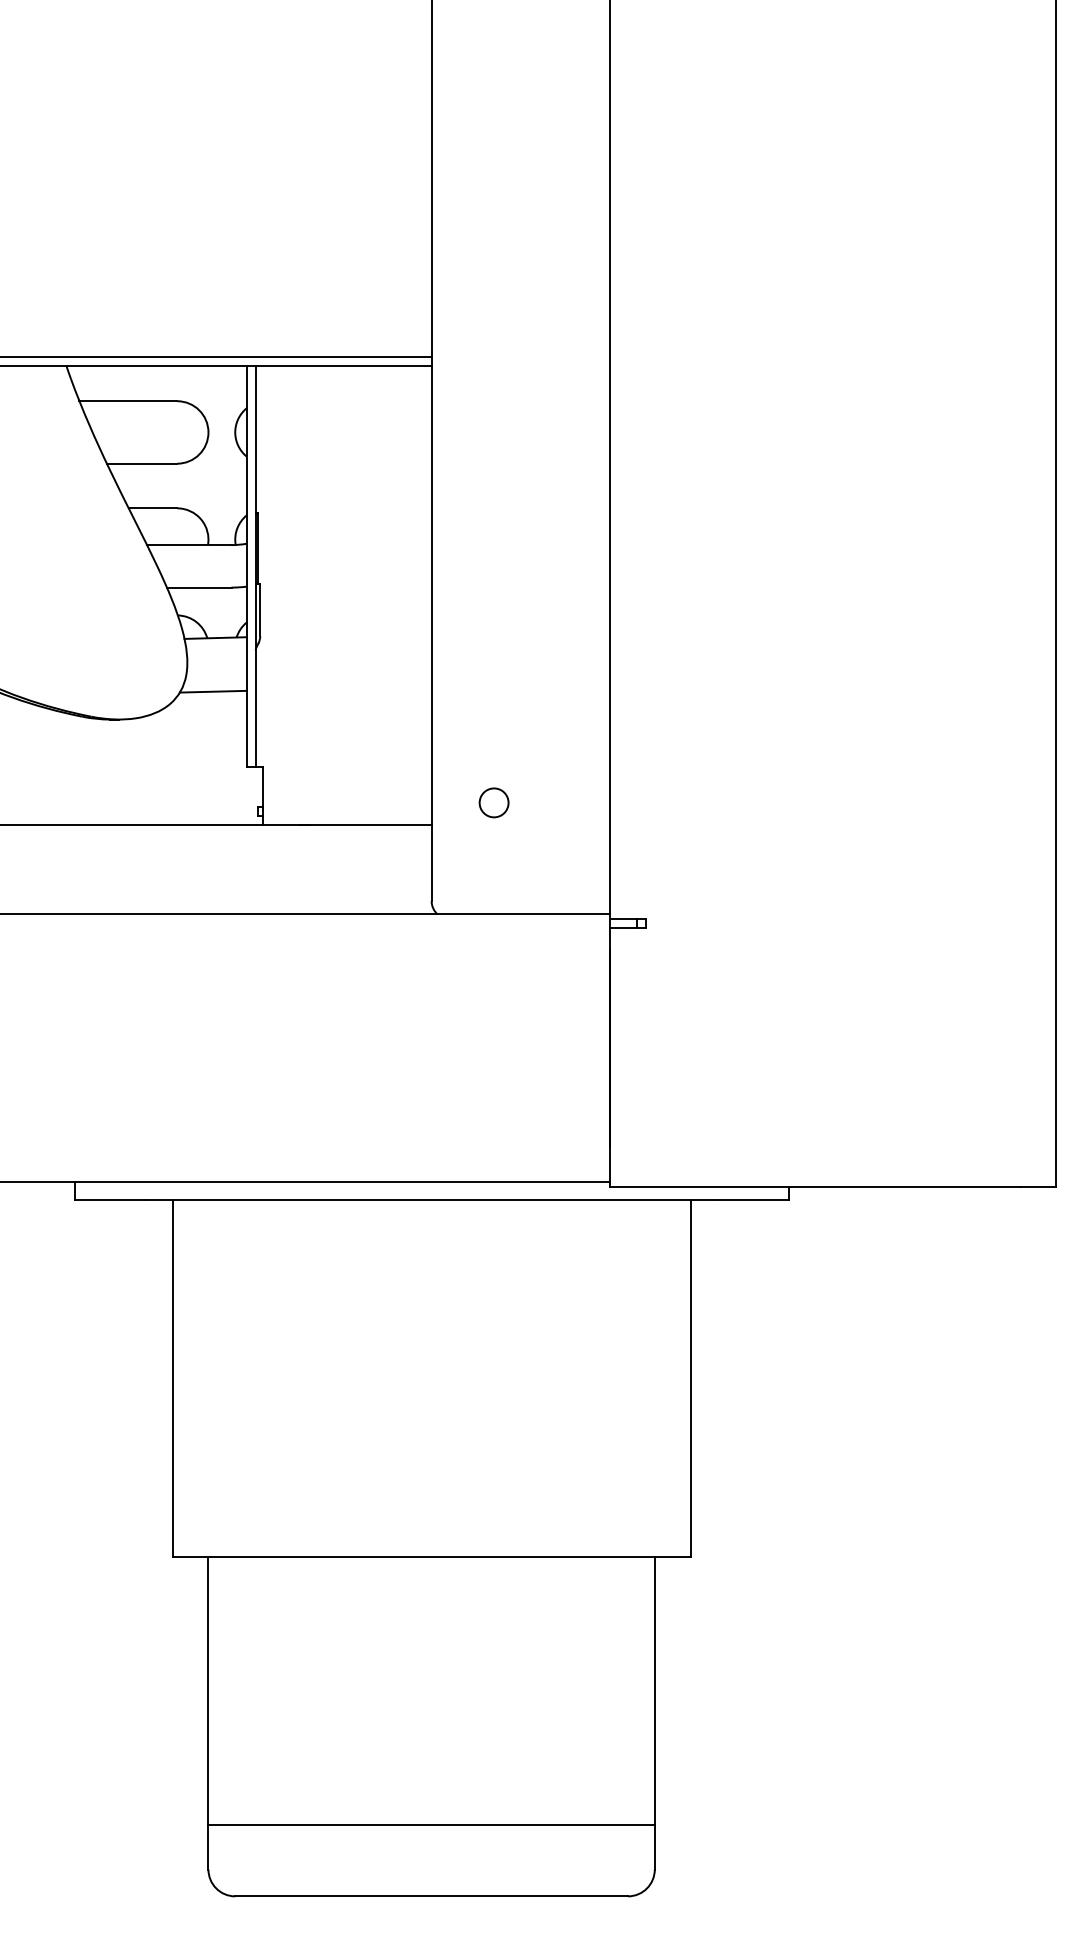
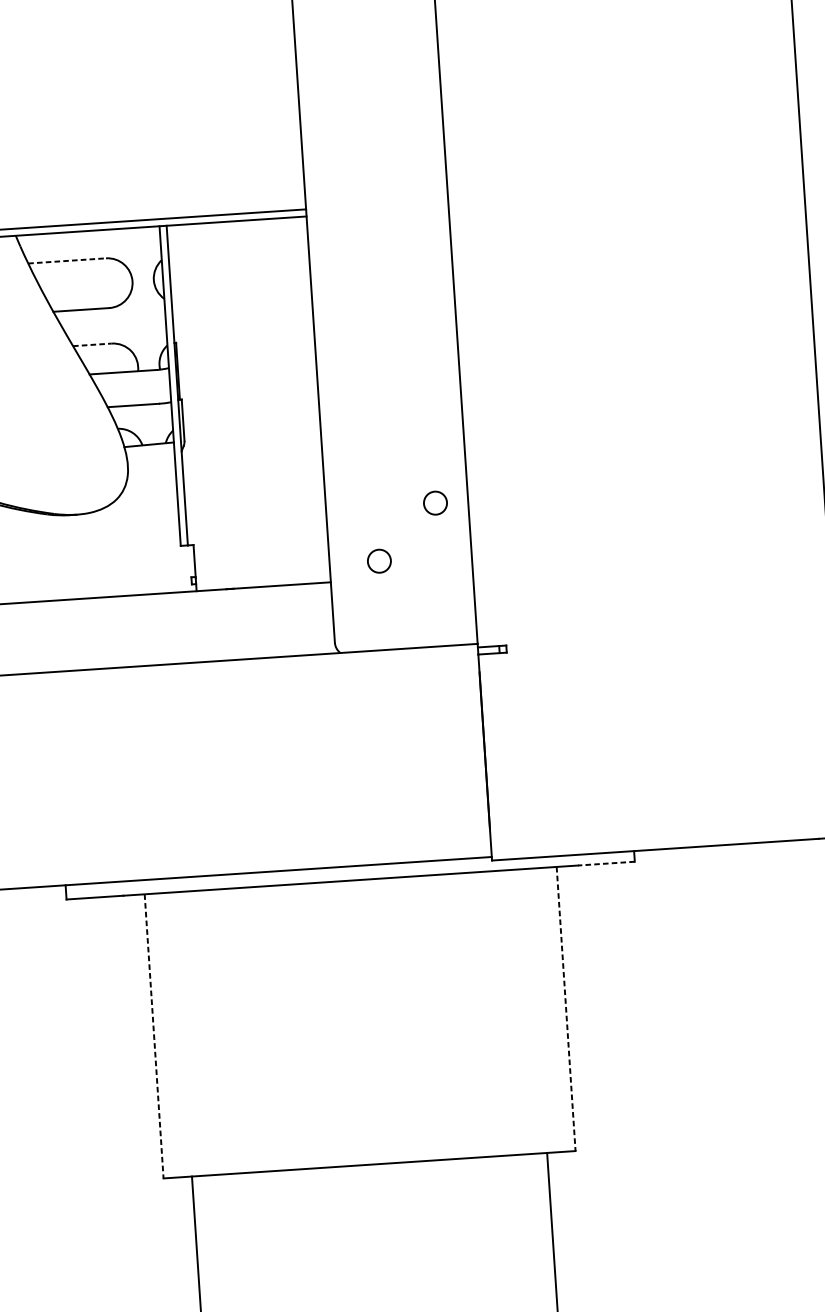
line: (128, 401) -> (67, 261), solid -> dashed
line: (153, 508) -> (92, 344), solid -> dashed
line: (212, 691) -> (149, 487), removed
circle: (568, 734) -> (434, 502), added
line: (752, 1200) -> (606, 863), solid -> dashed
line: (172, 1378) -> (153, 1036), solid -> dashed
line: (690, 1378) -> (566, 1008), solid -> dashed

